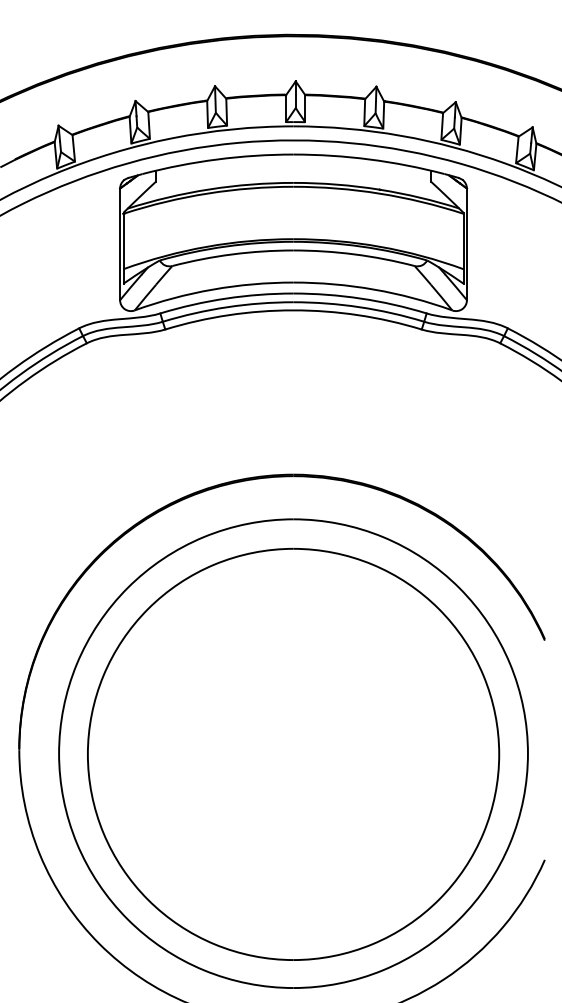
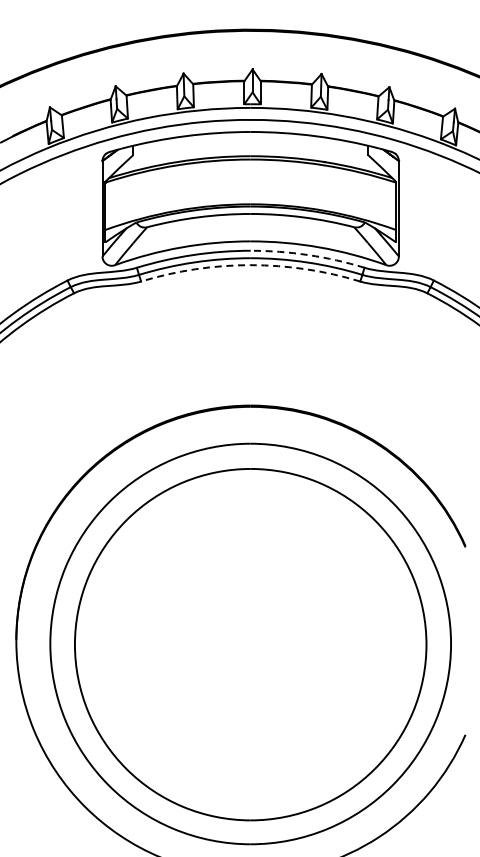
arc: (361, 299) -> (308, 255), solid -> dashed
arc: (293, 310) -> (250, 265), solid -> dashed

